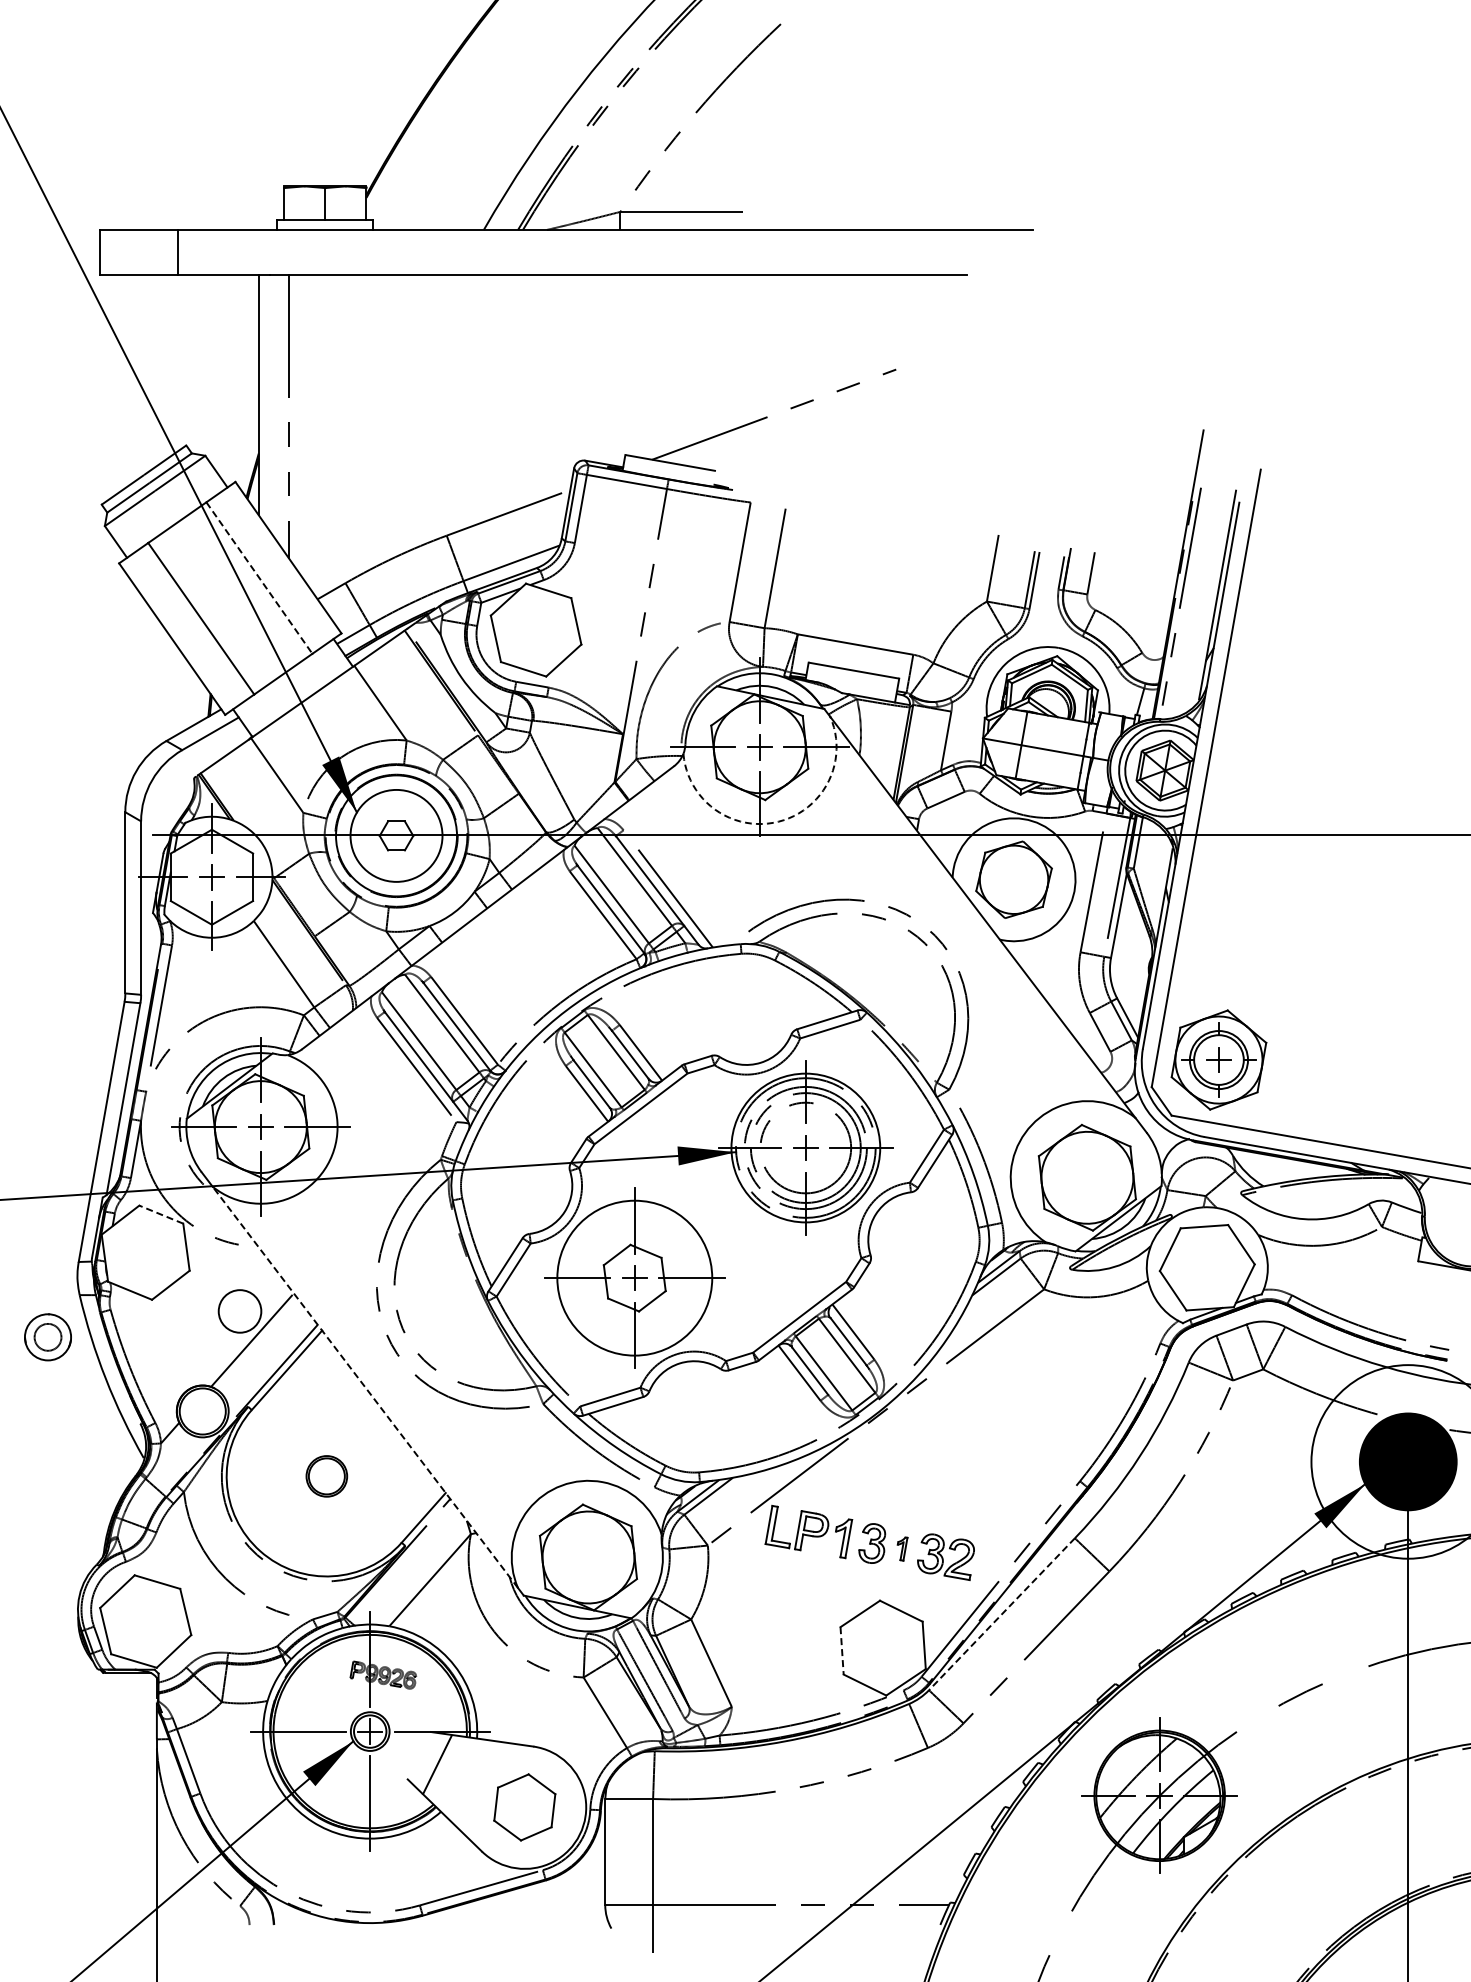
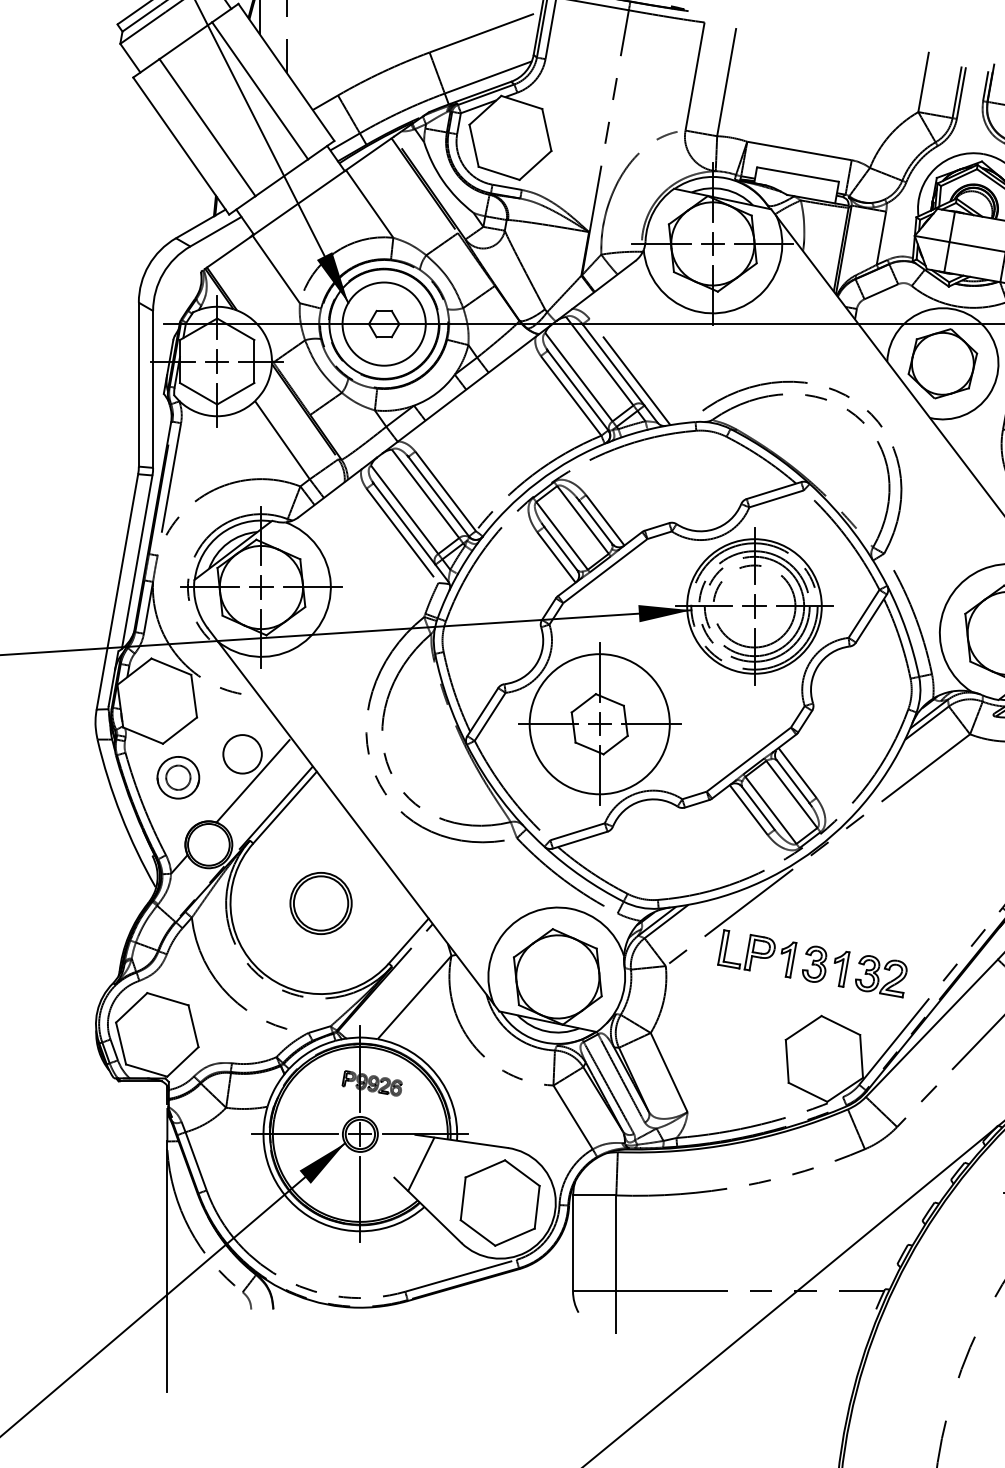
line: (259, 578) -> (260, 91), dashed -> solid
arc: (778, 821) -> (729, 311), dashed -> solid
line: (161, 1214) -> (171, 666), dashed -> solid
part: (47, 1337) -> (177, 777), moved
line: (365, 1387) -> (356, 823), dashed -> solid
part: (326, 1476) -> (320, 903), size x1.67
part: (902, 1548) -> (841, 968), size x1.67
line: (1001, 1614) -> (931, 1028), dashed -> solid
line: (842, 1650) -> (787, 1061), dashed -> solid
part: (524, 1807) -> (499, 1203), size x1.43

